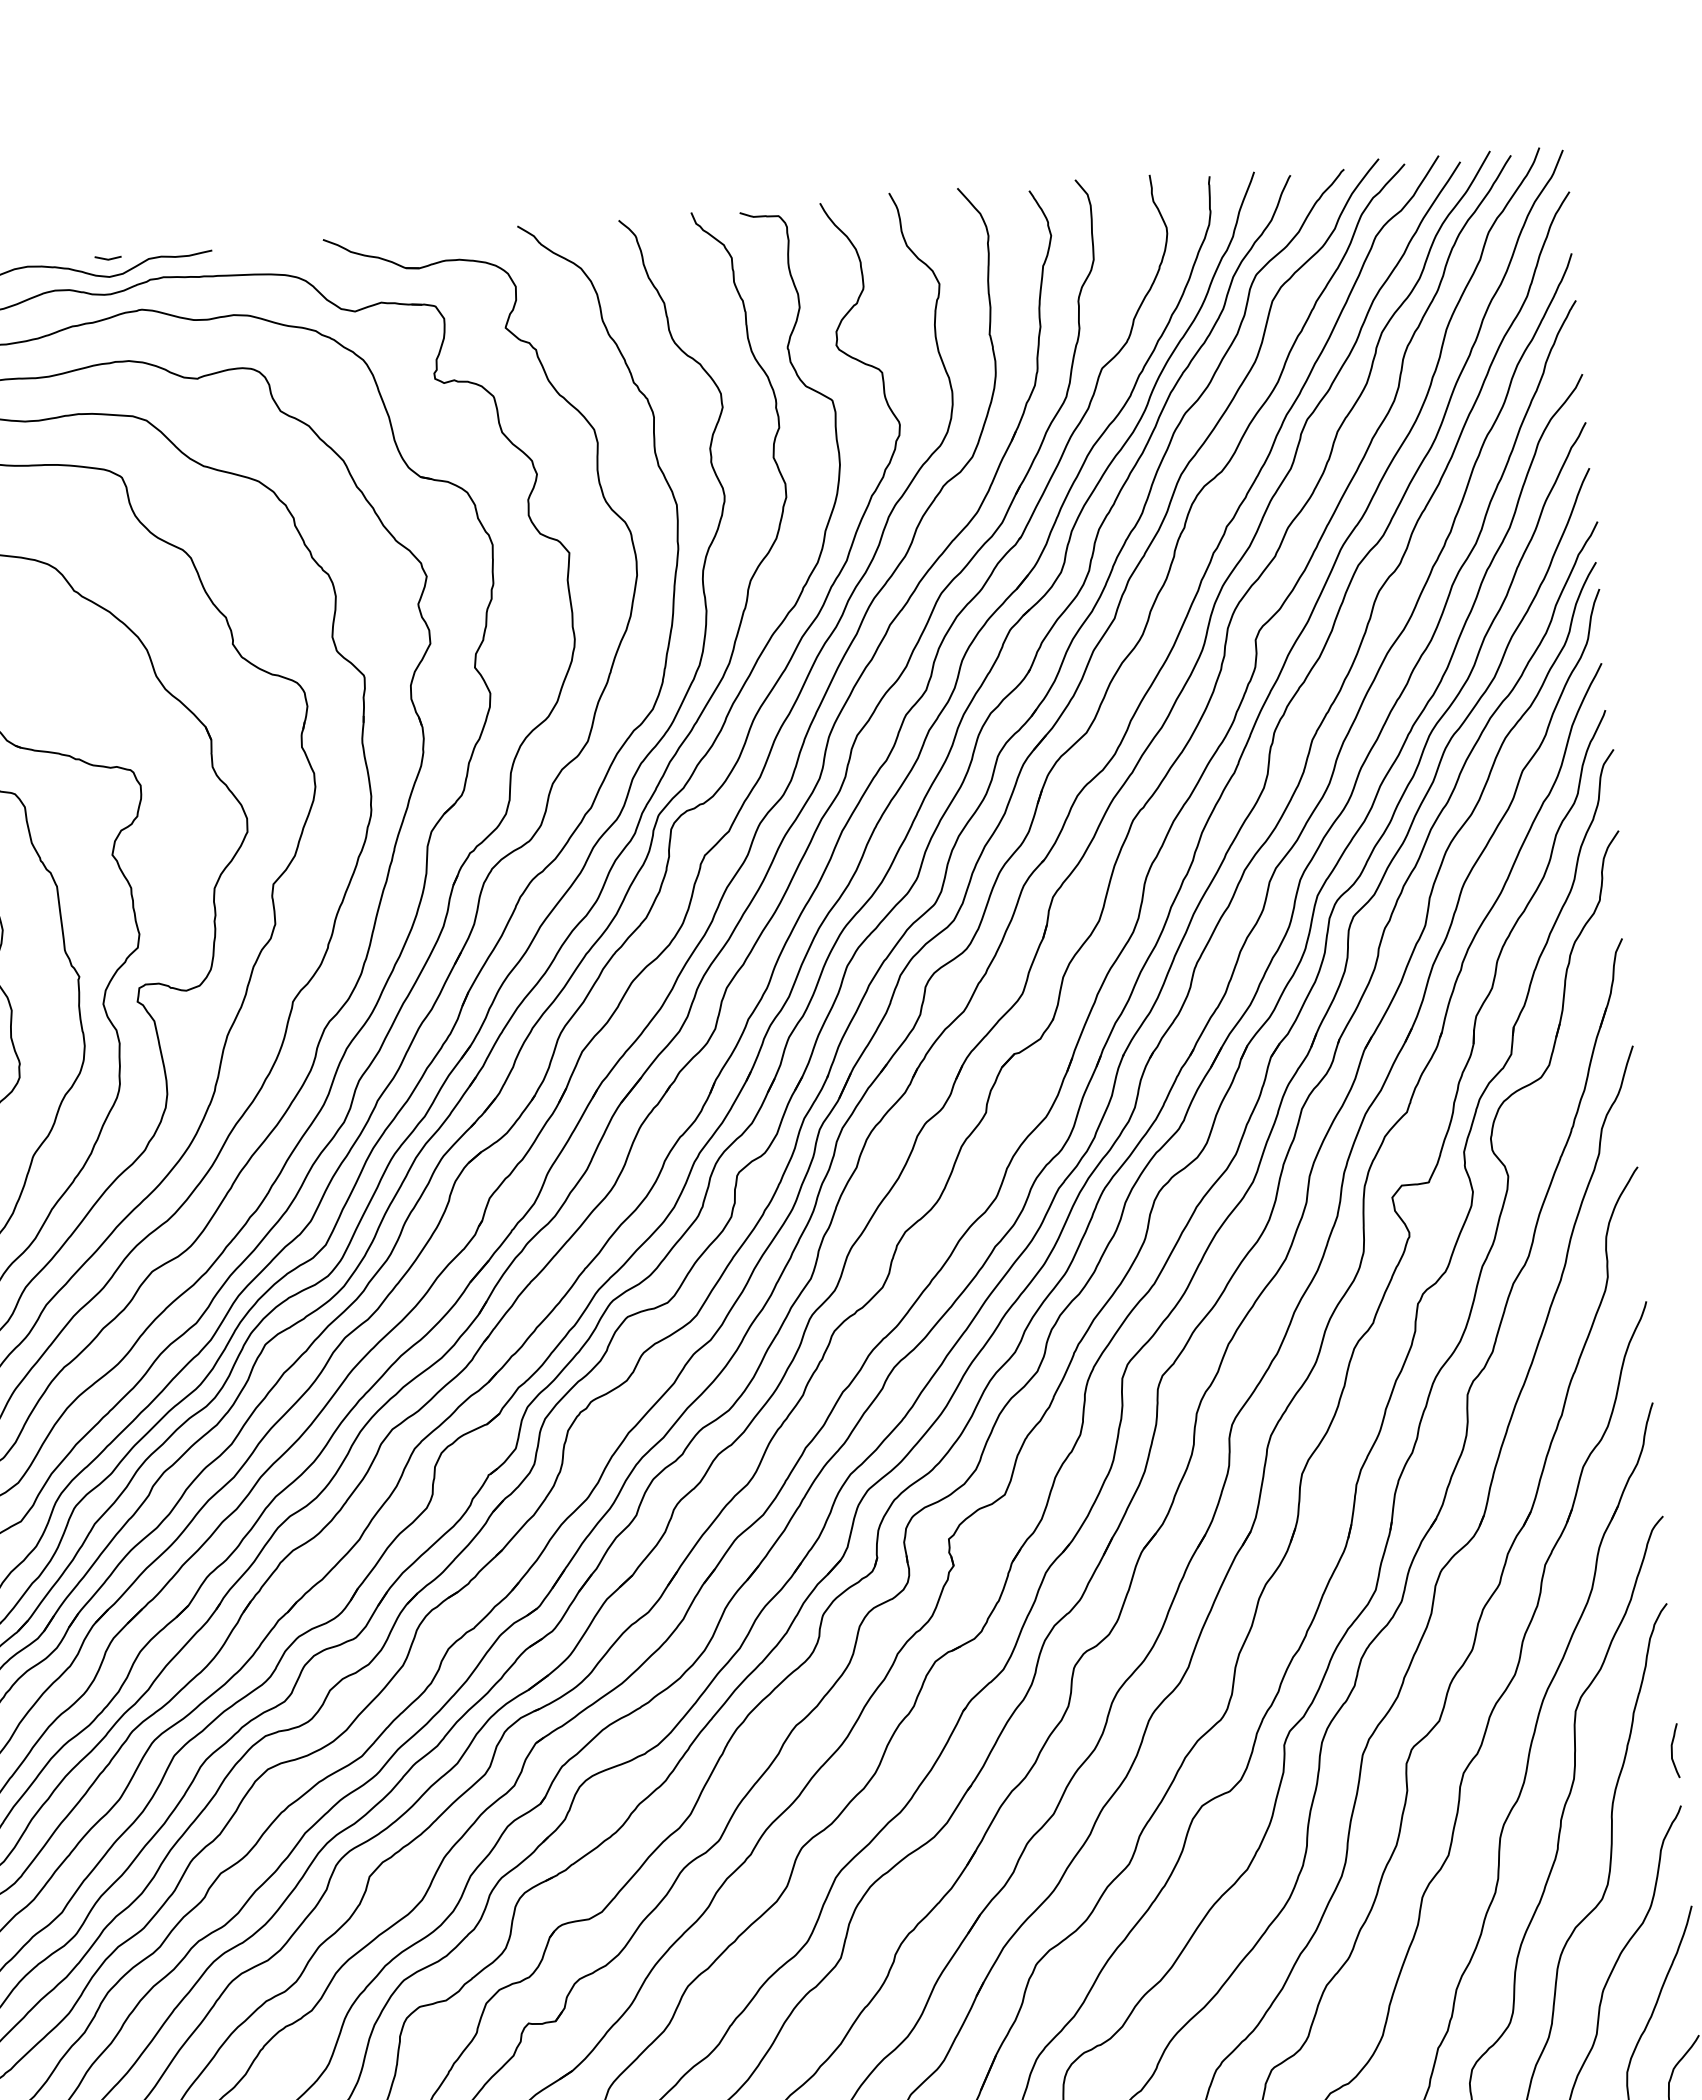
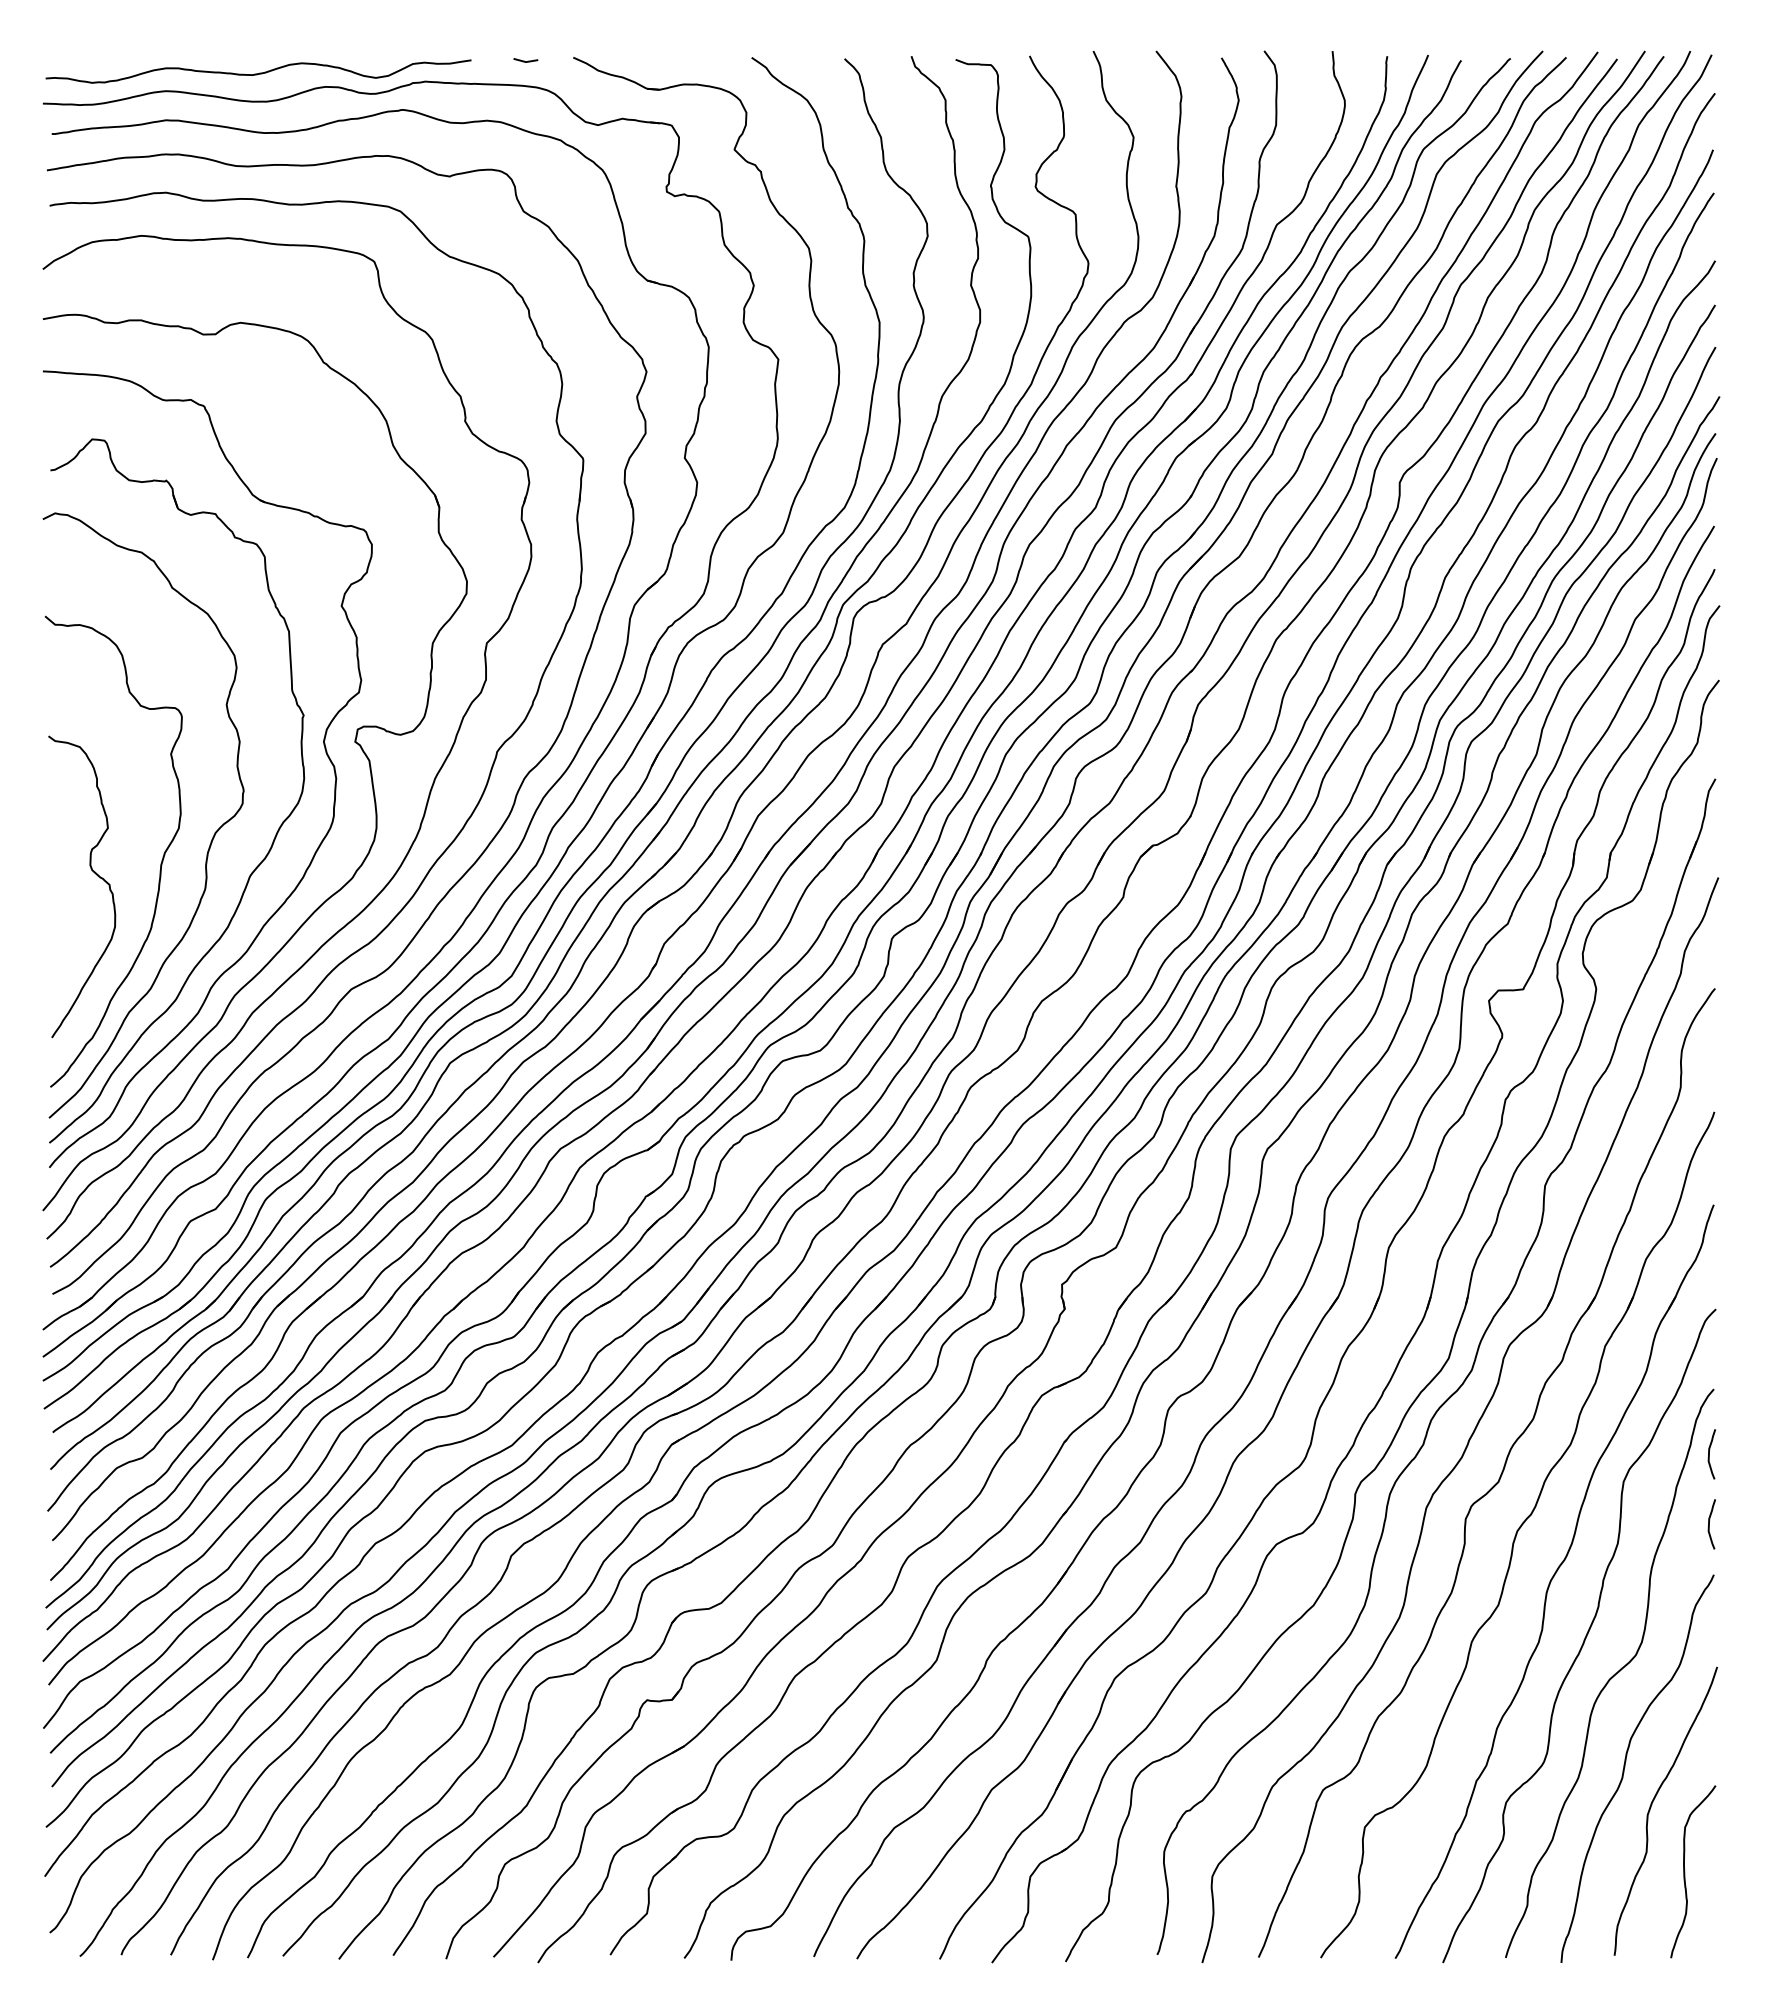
line: (106, 258) -> (524, 60), moved
curve: (1667, 1674) -> (1709, 1454), added

